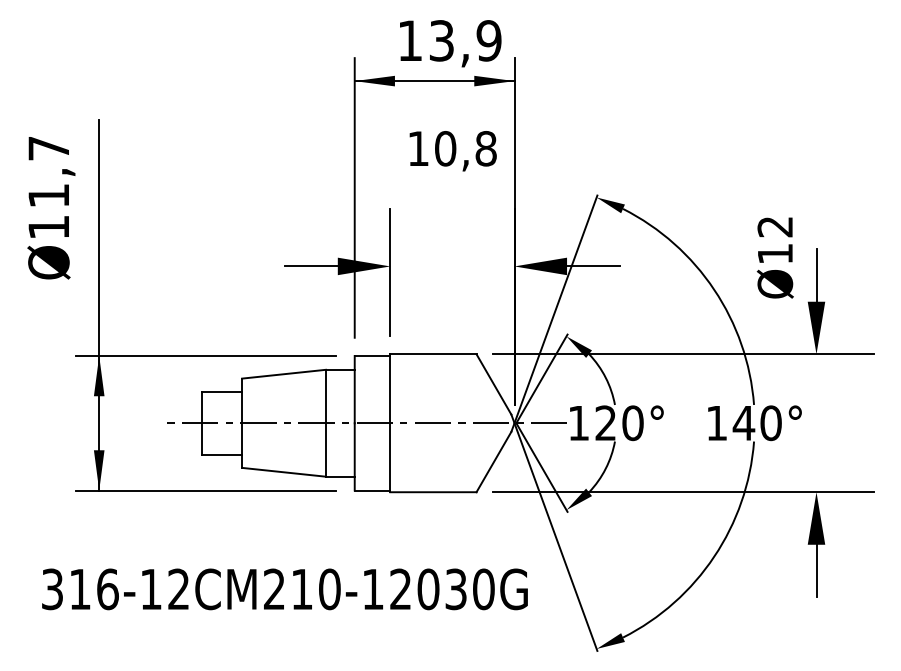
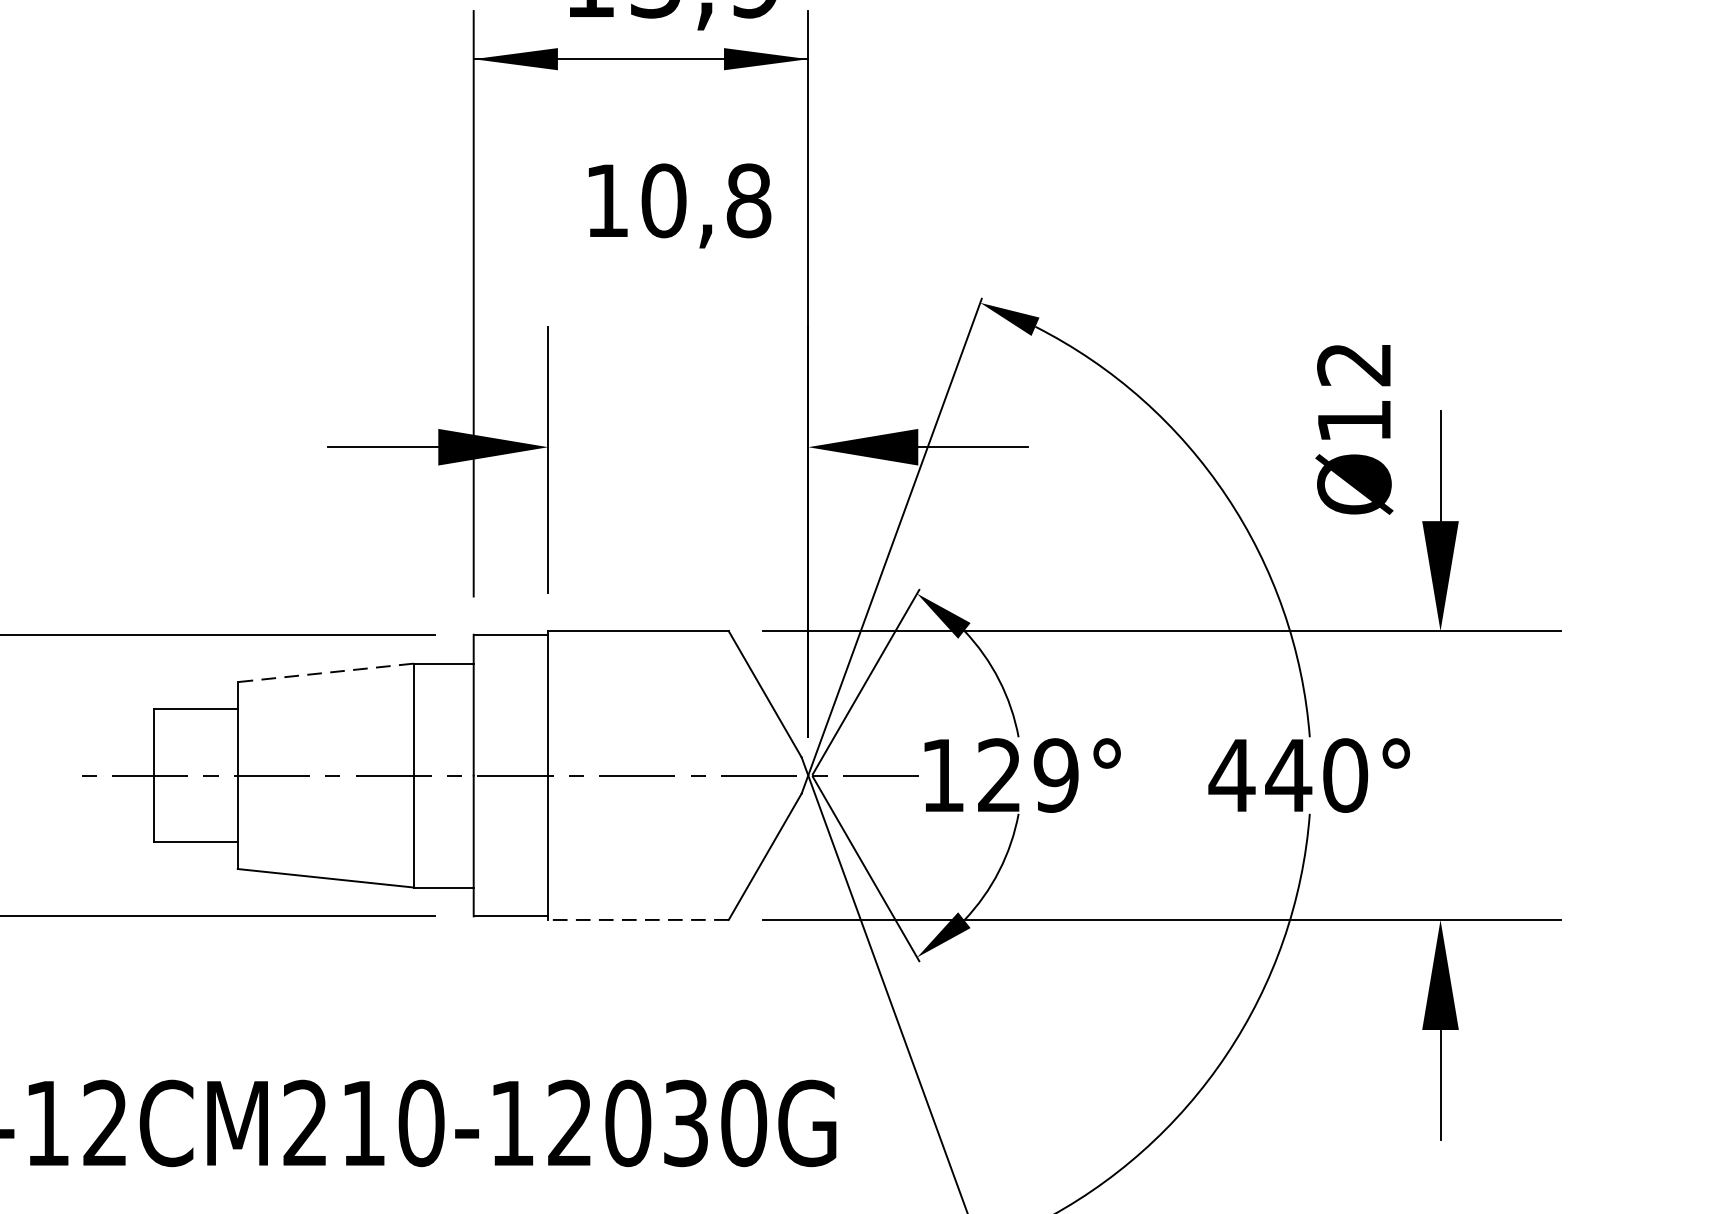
line: (283, 374) -> (324, 673), solid -> dashed
text: (632, 423) -> (1055, 776), 120° -> 129°
text: (716, 423) -> (1231, 776), 140° -> 440°
line: (432, 492) -> (636, 920), solid -> dashed

